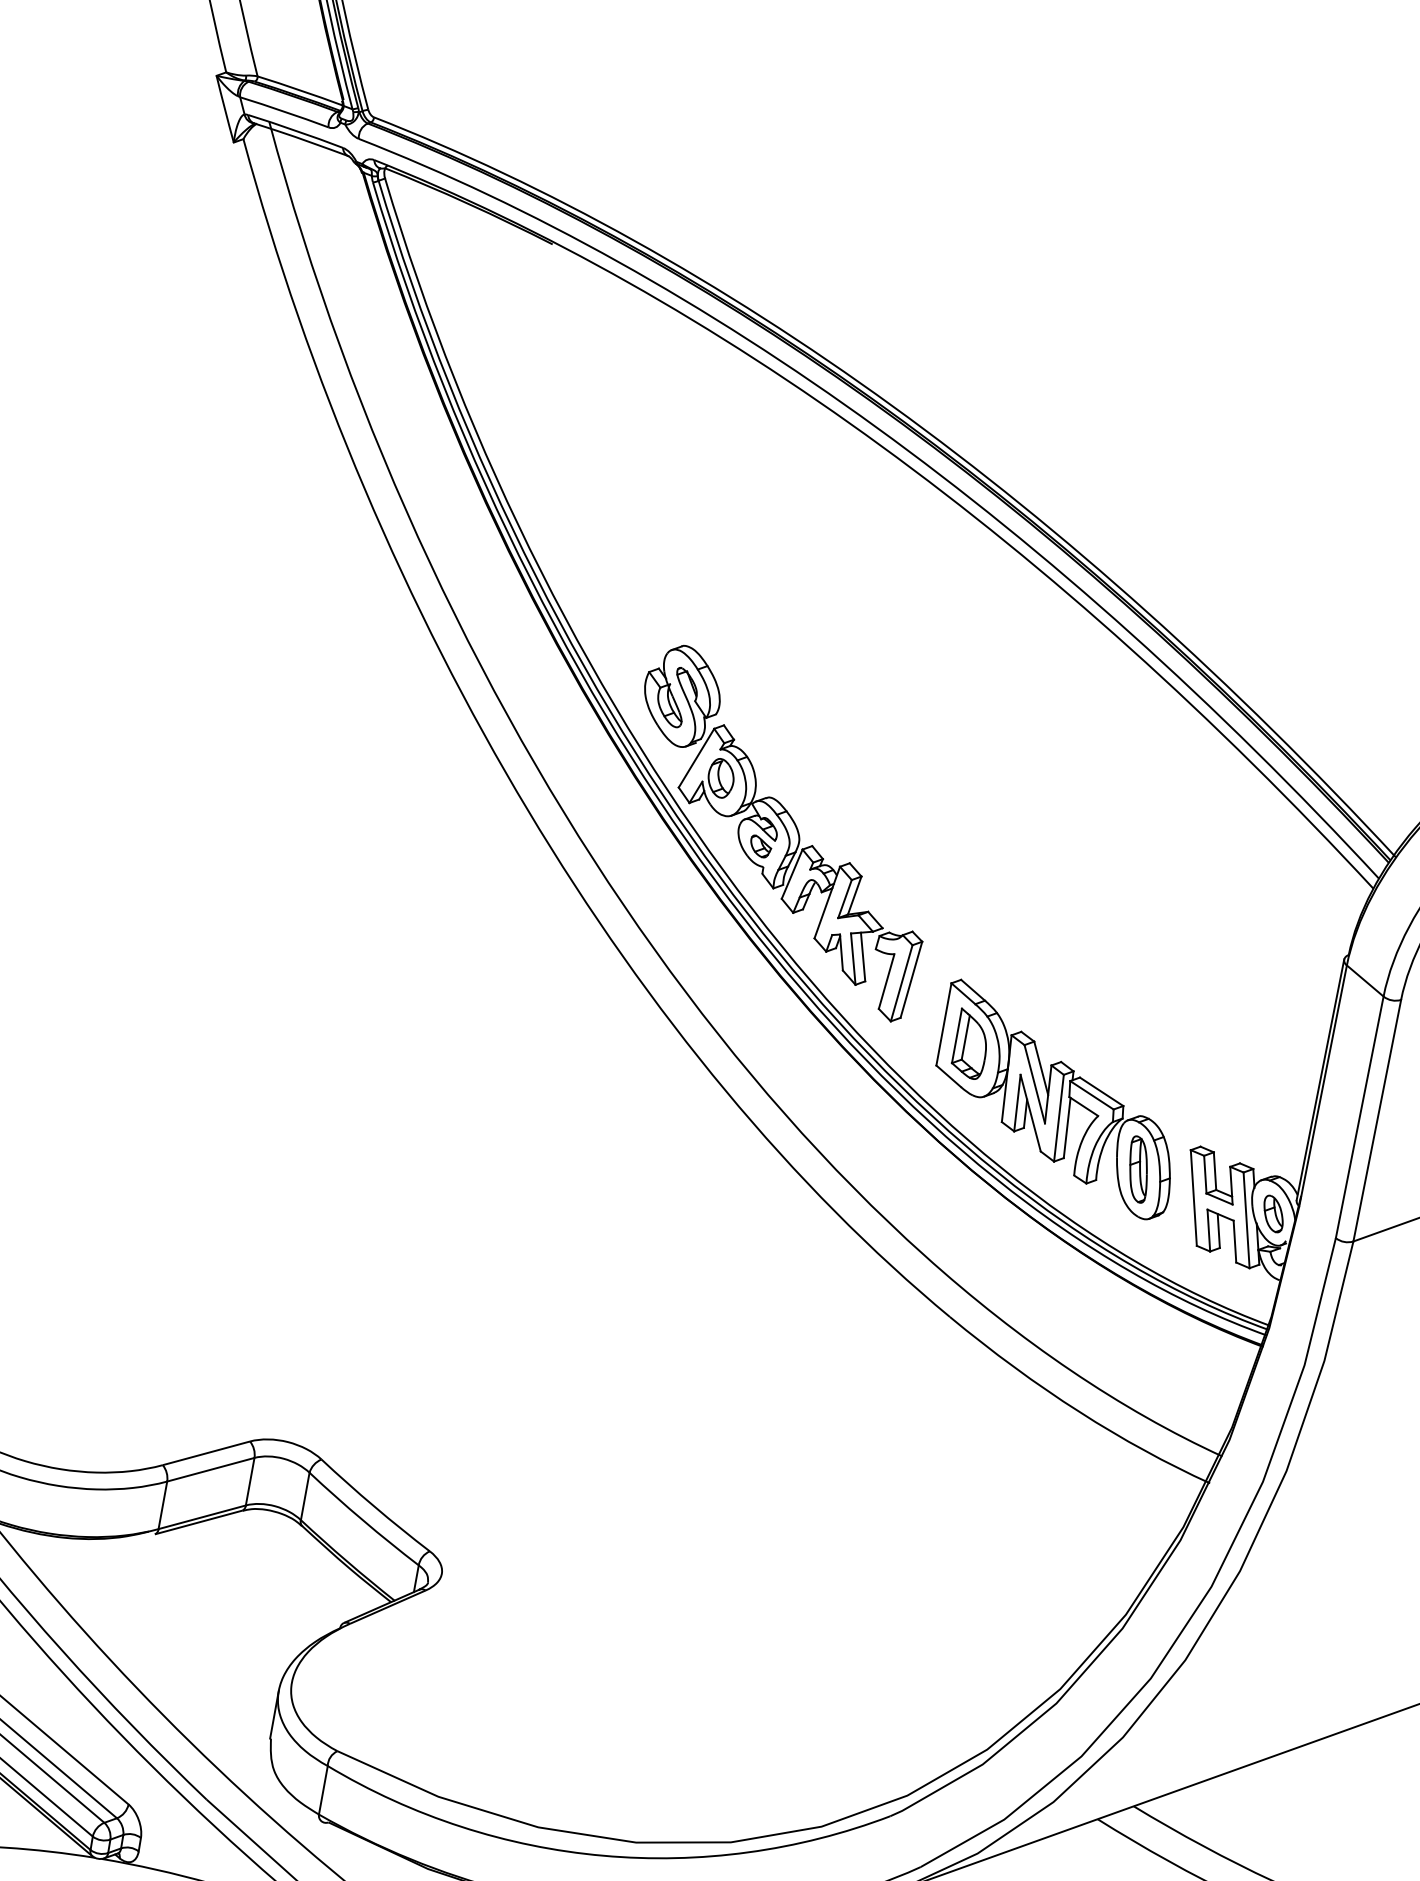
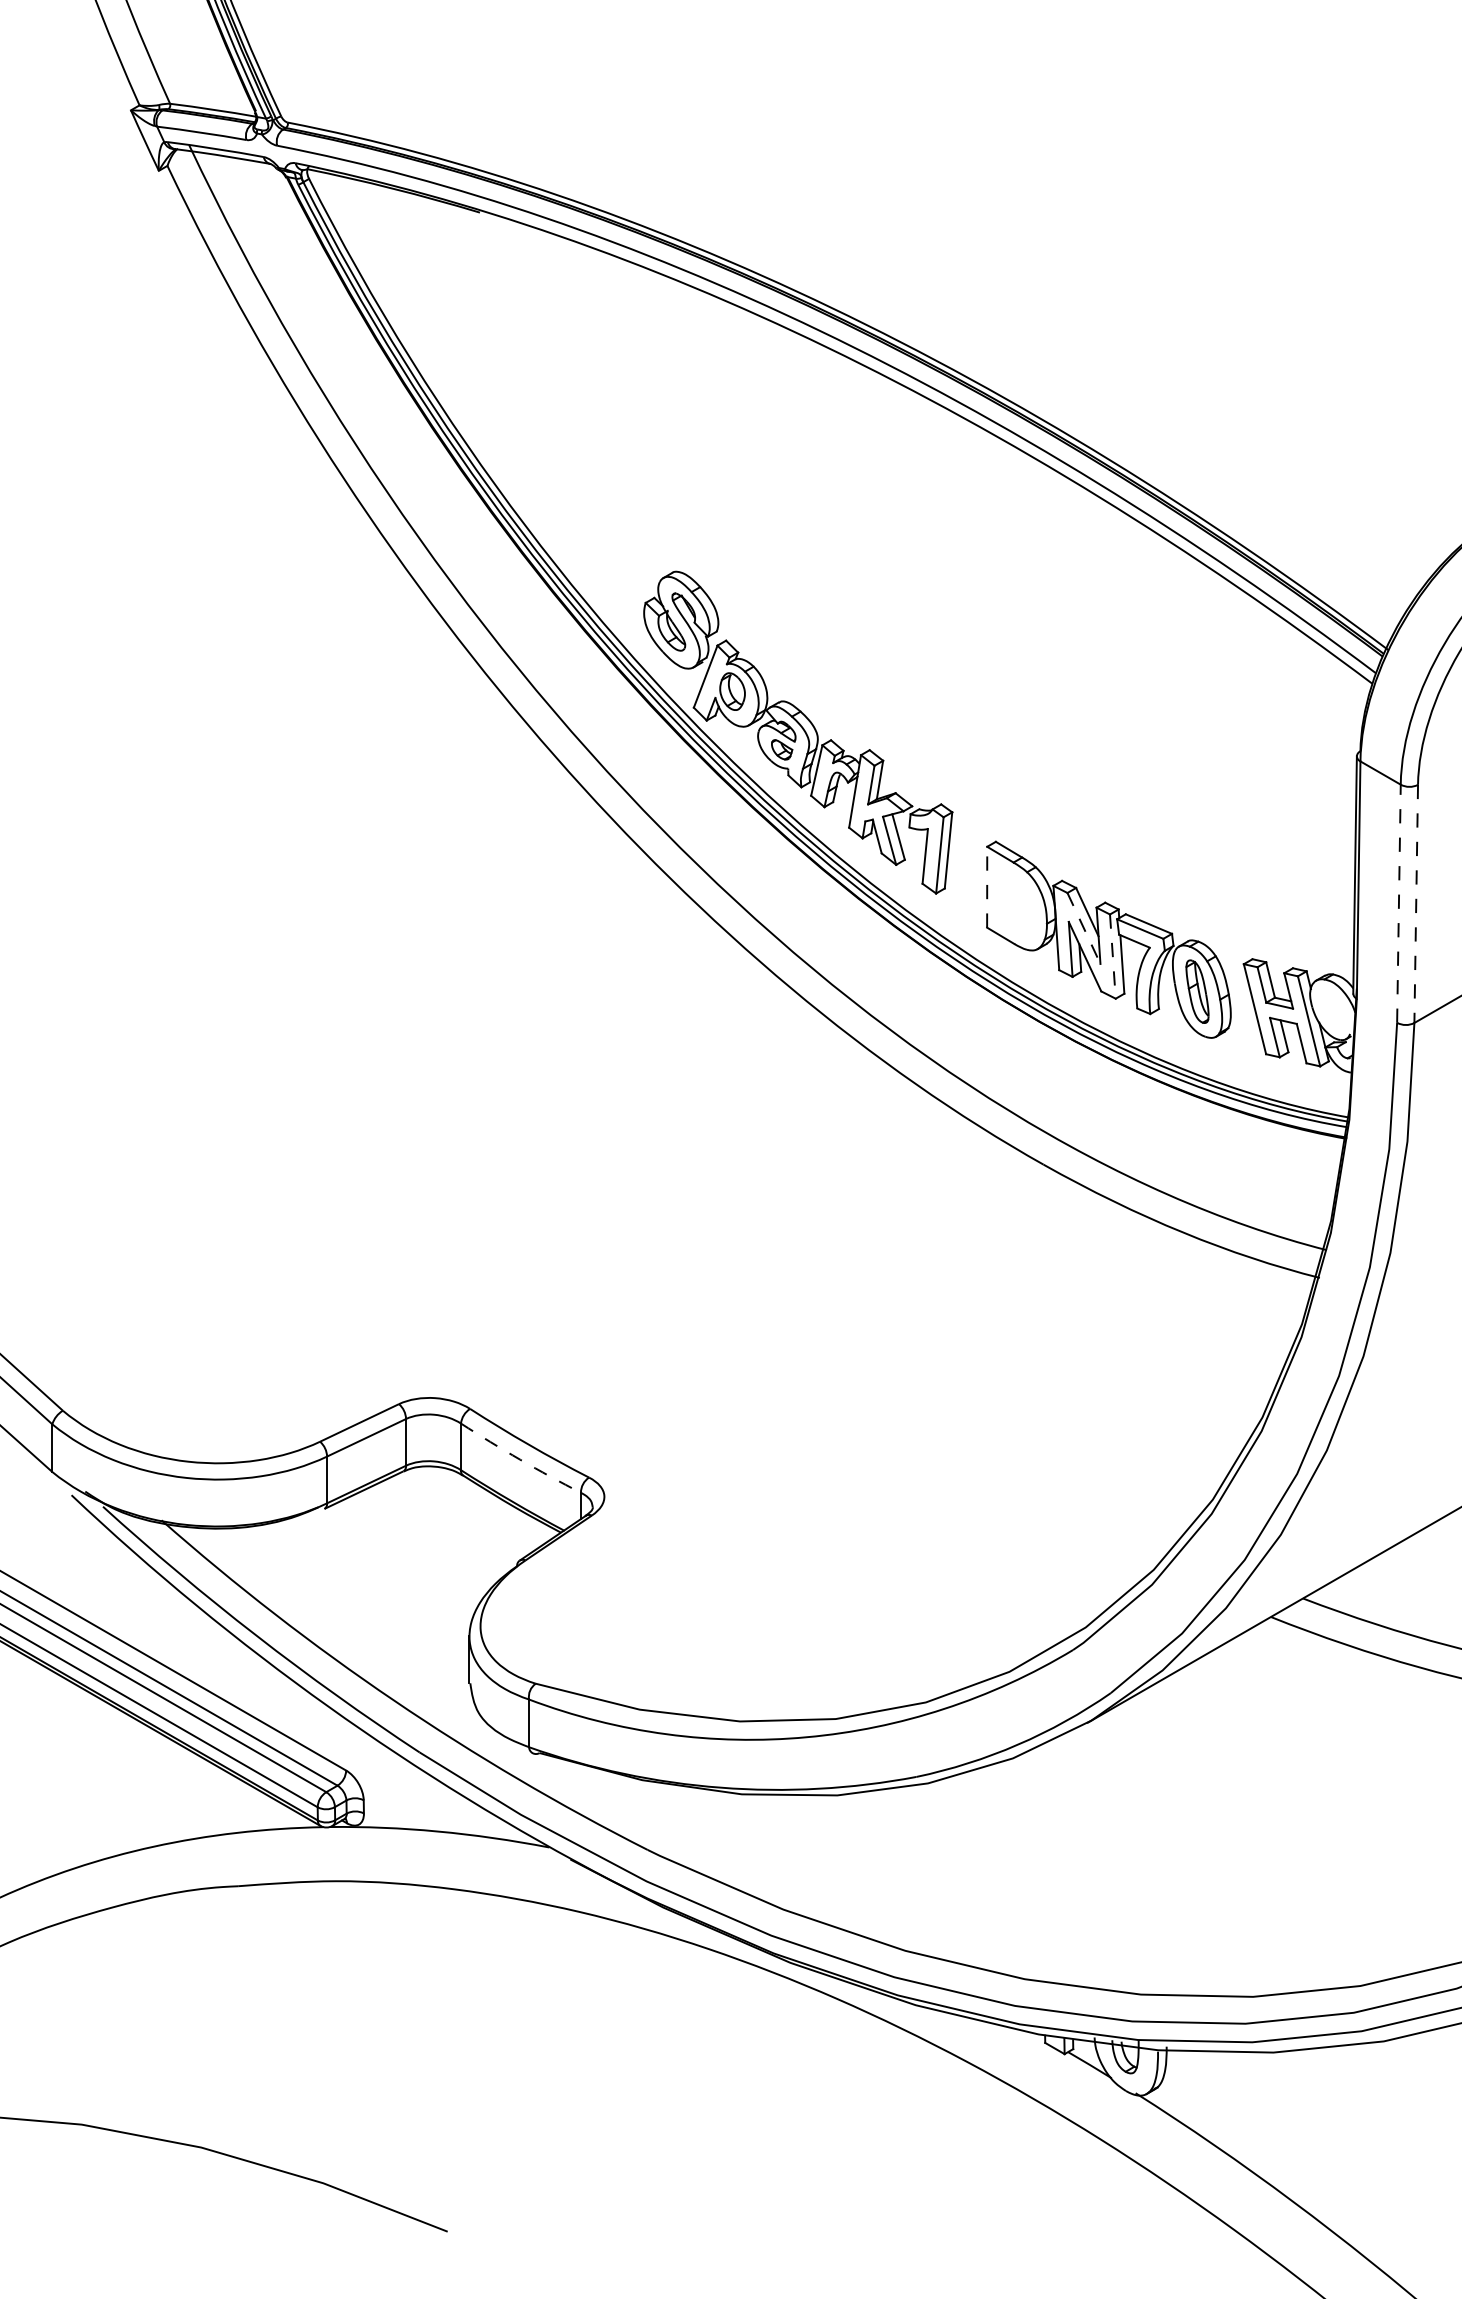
line: (944, 1023) -> (987, 886), solid -> dashed
part: (971, 1044) -> (1016, 901), removed
line: (1035, 1084) -> (1084, 928), solid -> dashed
line: (1359, 1117) -> (1398, 903), solid -> dashed
line: (1058, 1119) -> (1112, 957), solid -> dashed
line: (1377, 1121) -> (1416, 904), solid -> dashed
part: (1273, 1213) -> (1333, 1010), removed
arc: (363, 1520) -> (520, 1459), solid -> dashed

